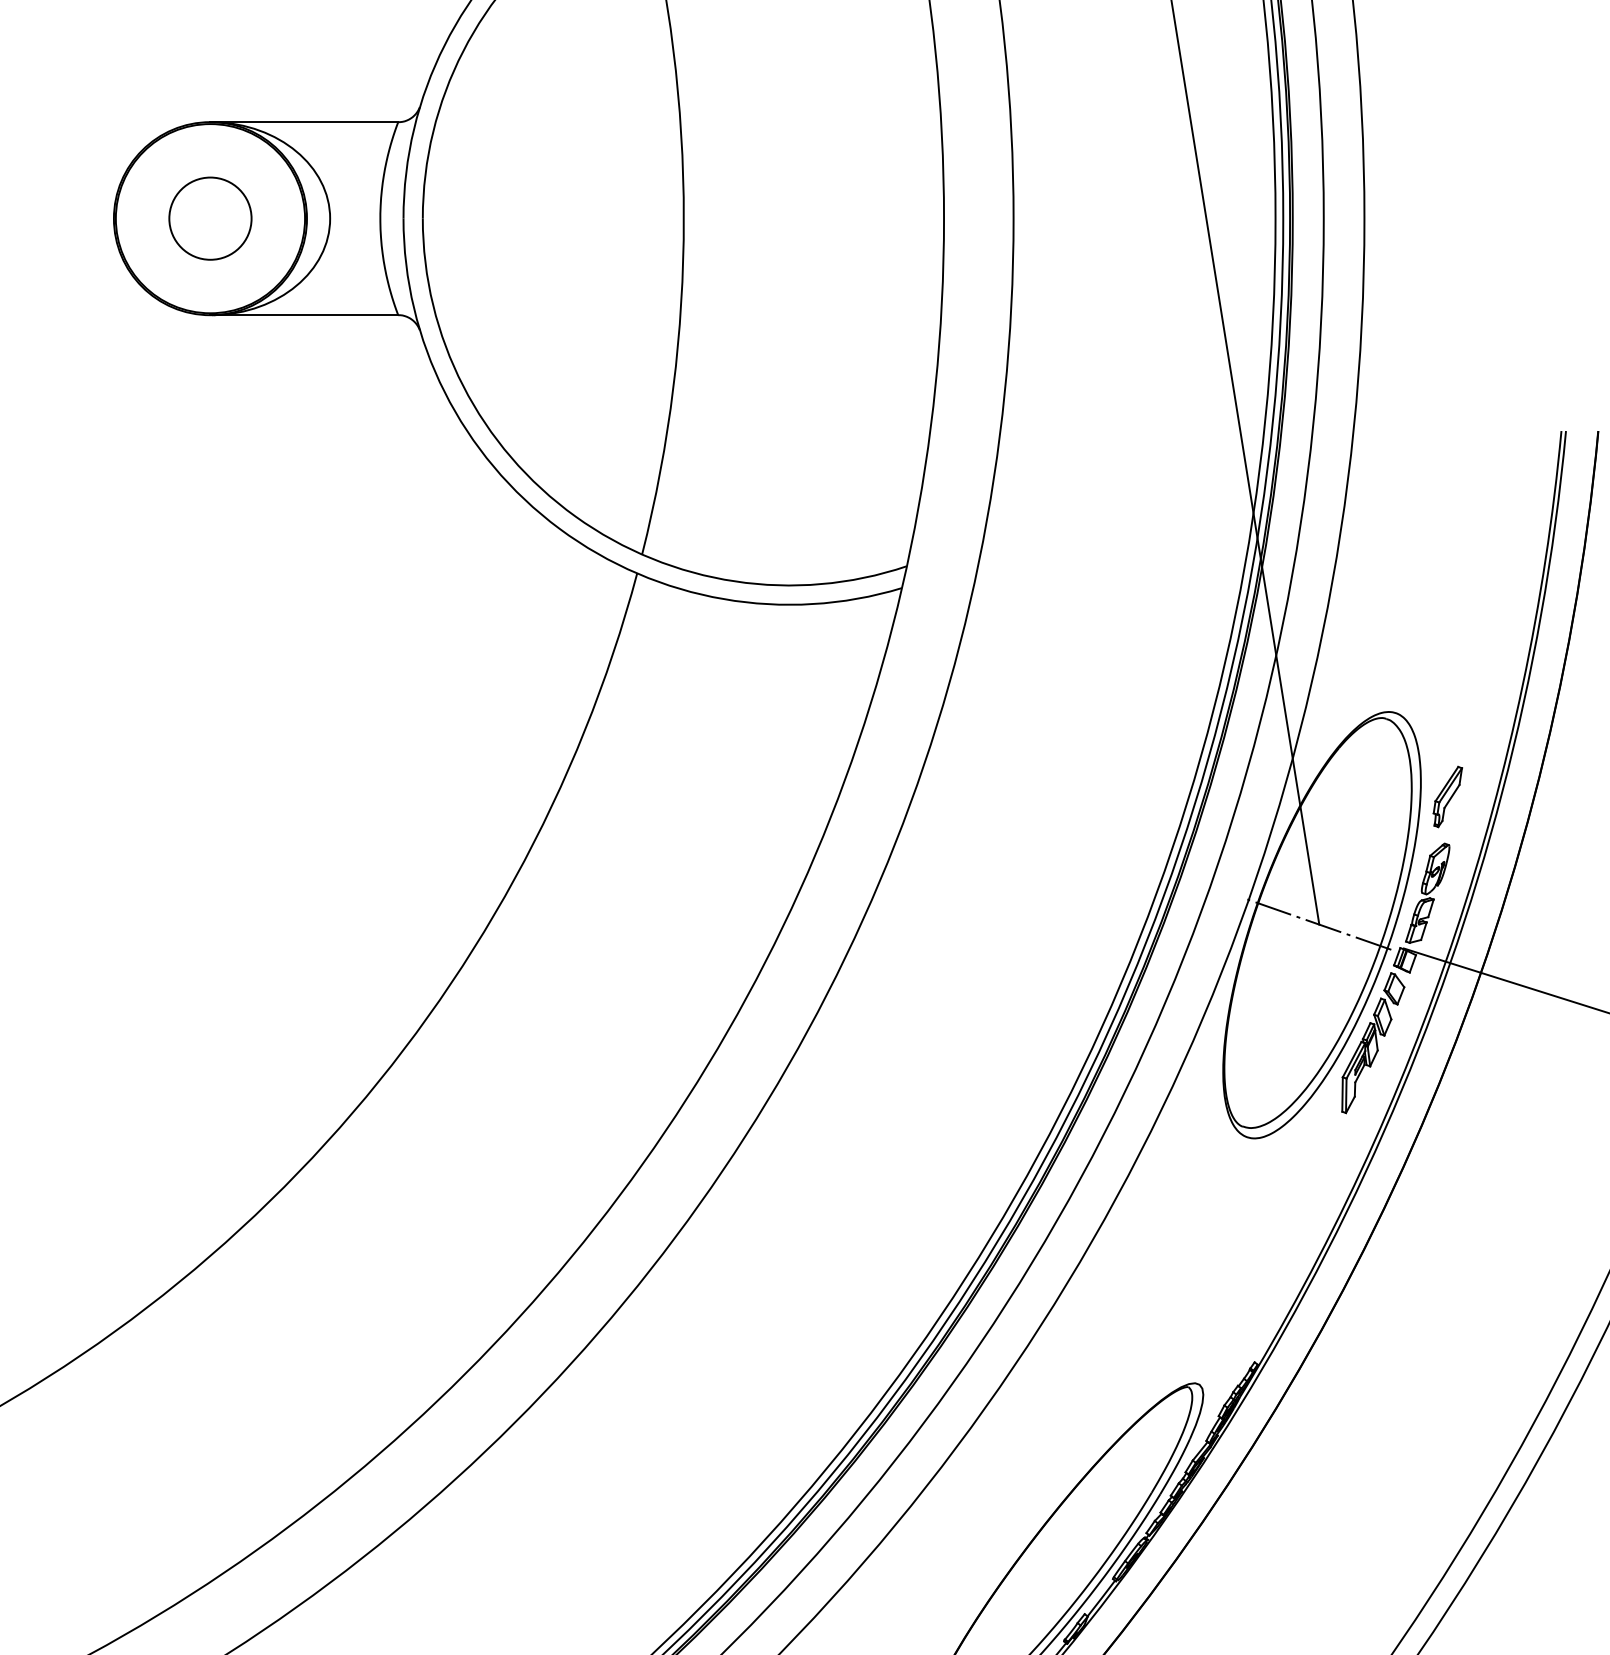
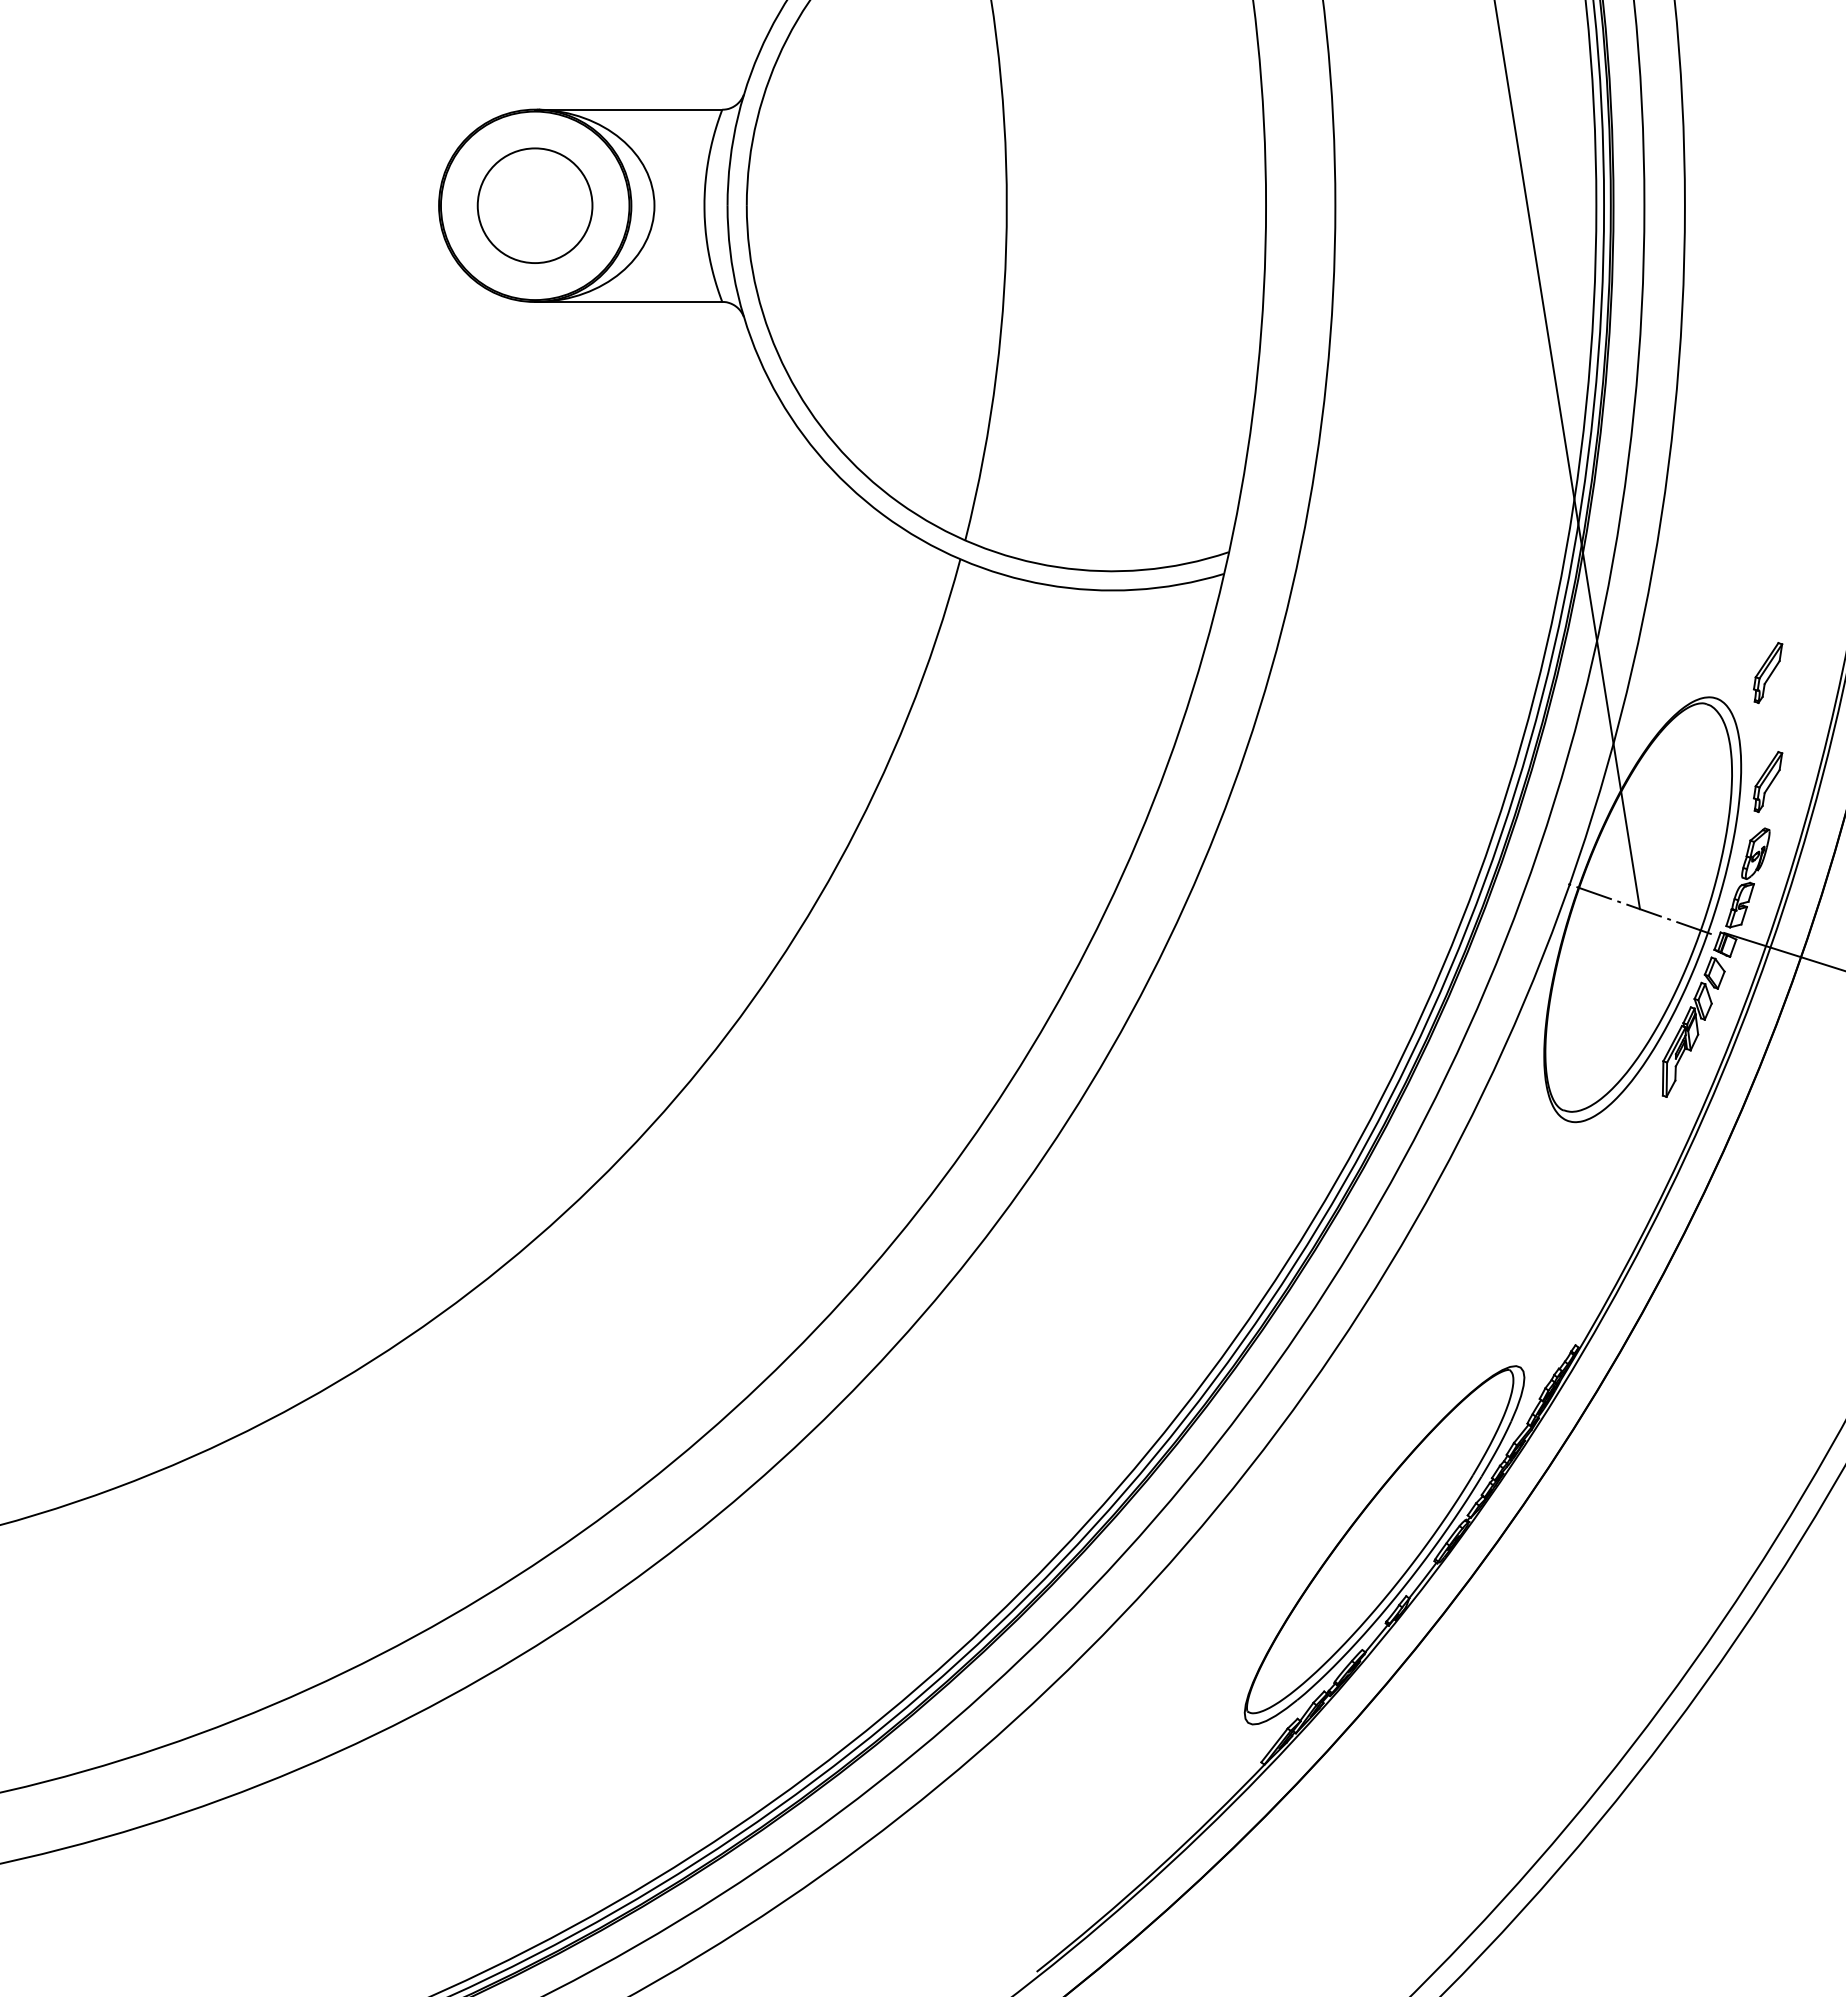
circle: (210, 218) -> (535, 205), size x1.4
part: (1448, 687) -> (1768, 672), added

